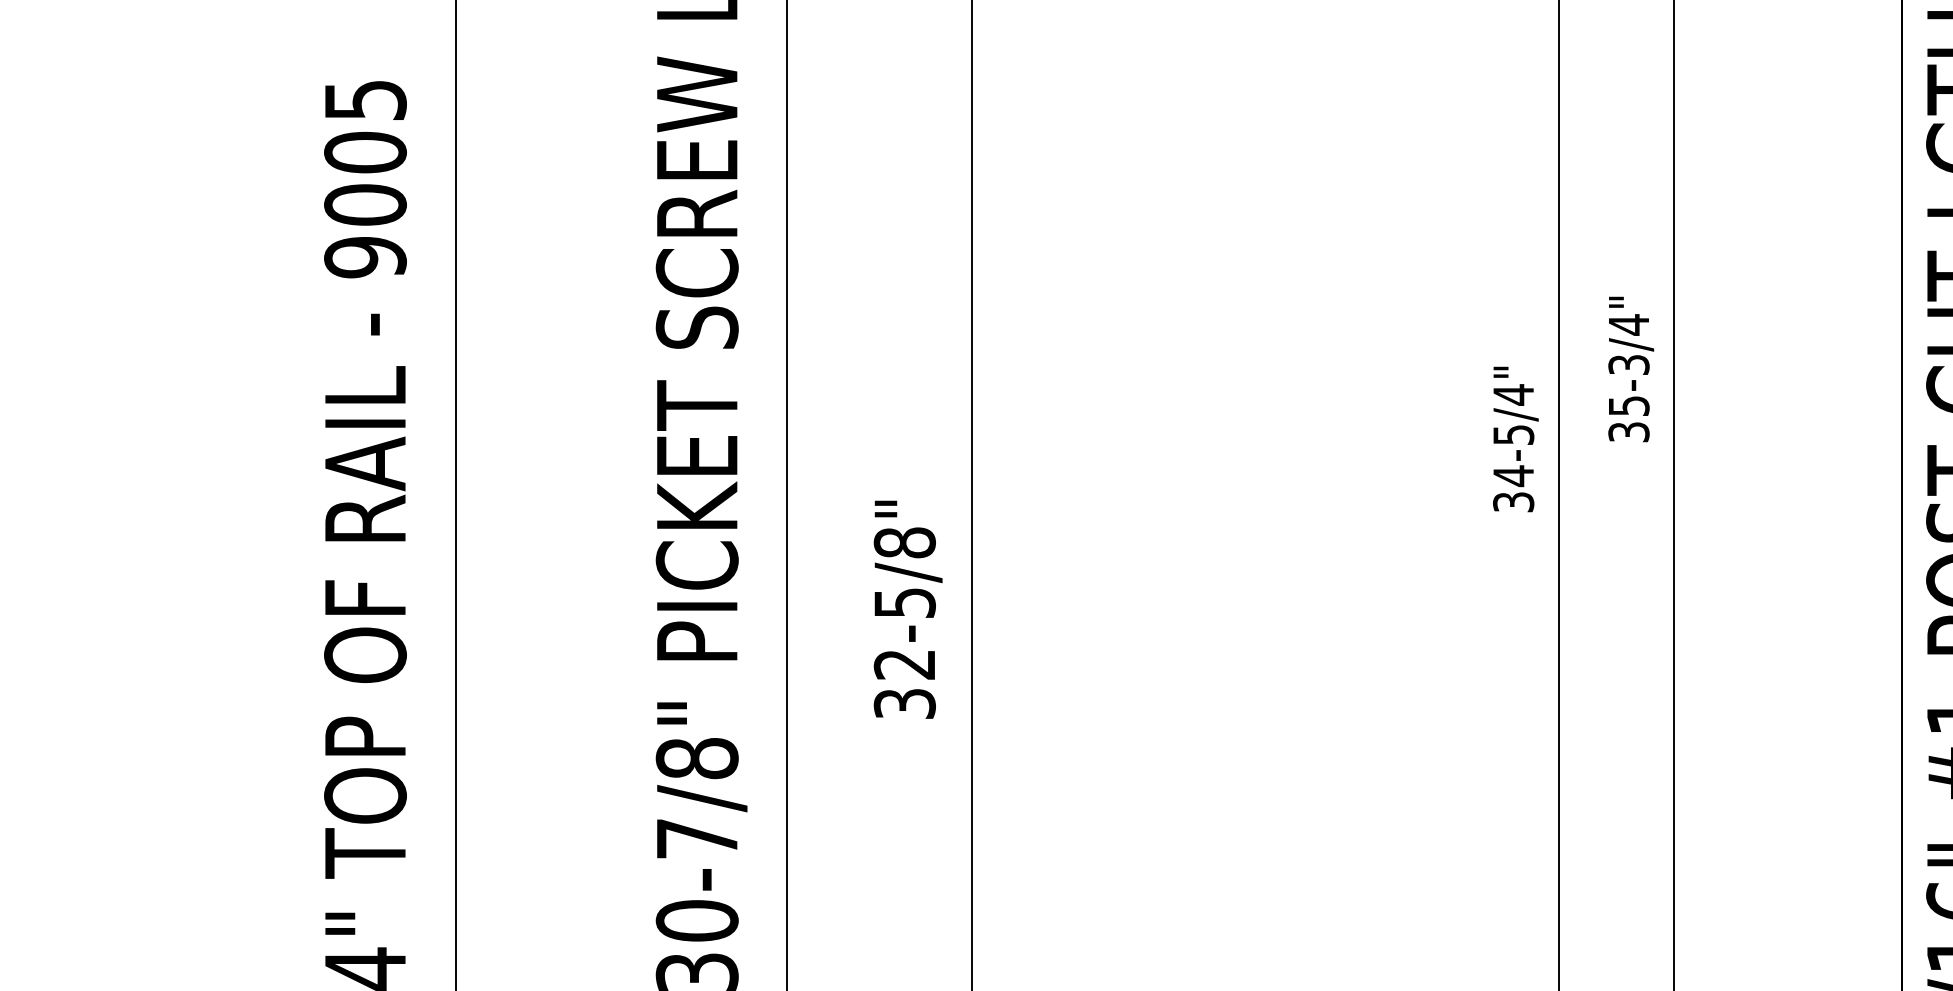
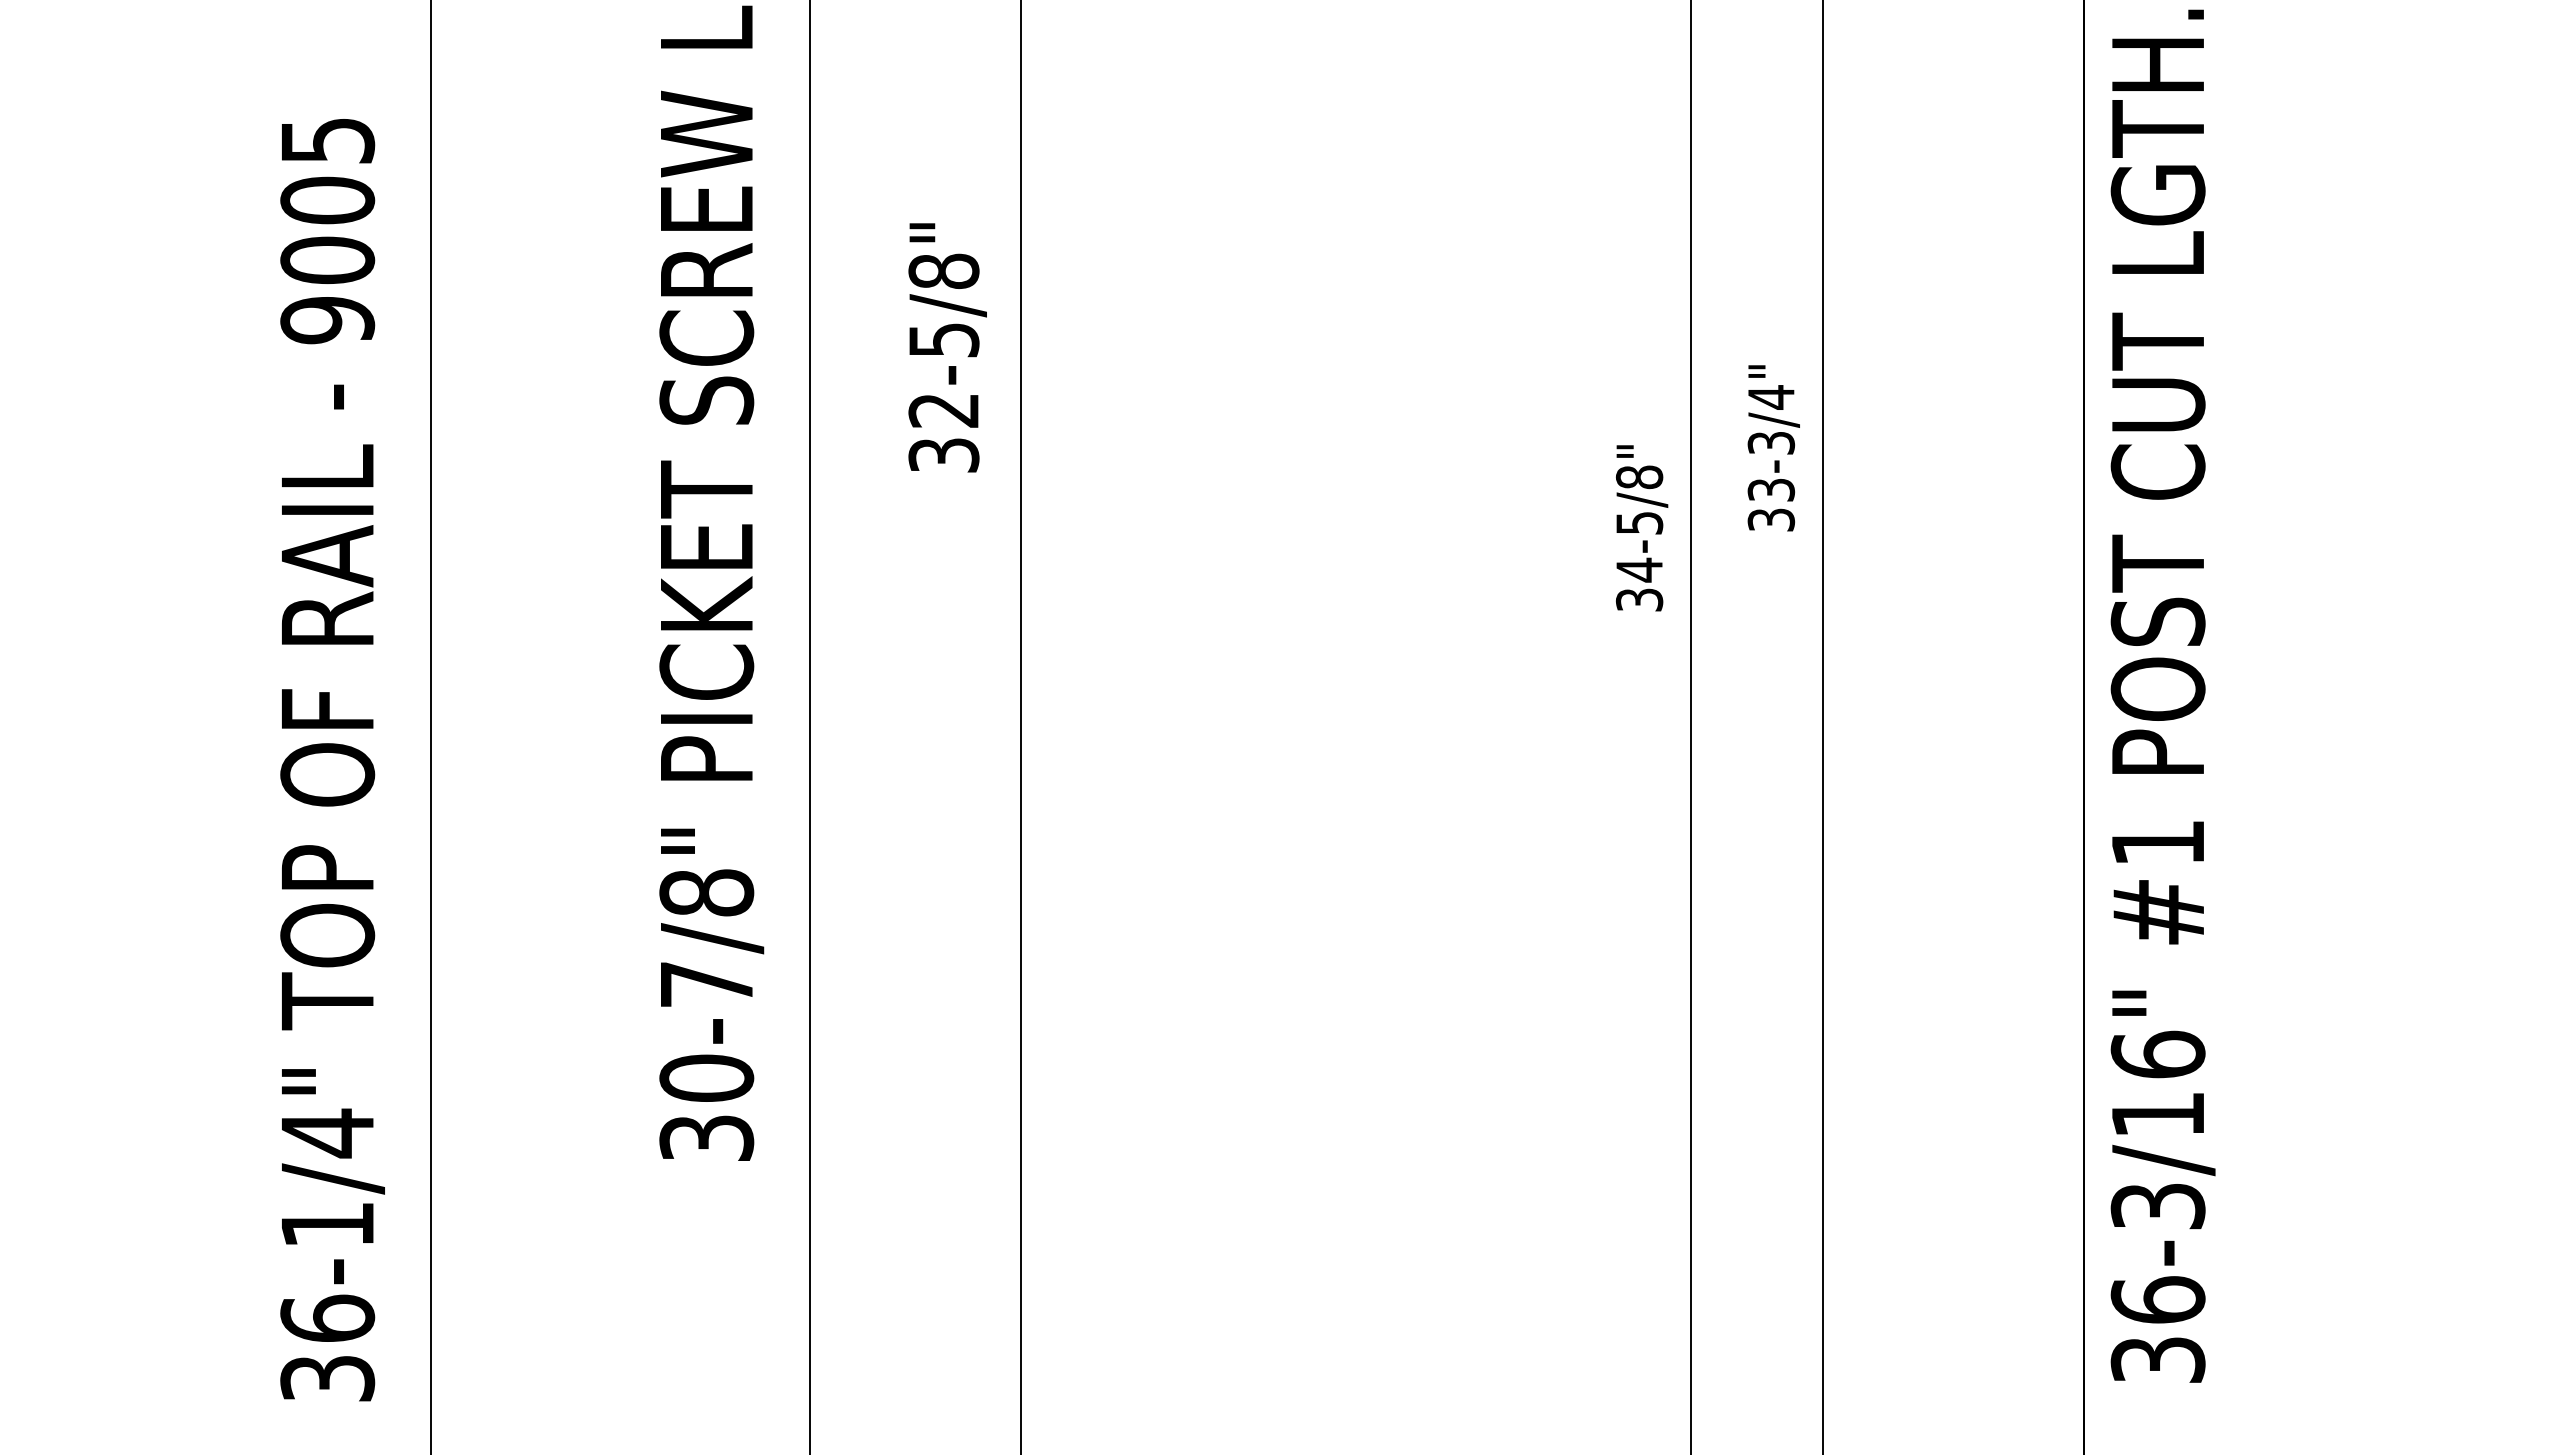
text: (1513, 395) -> (1639, 477), 34-5/4" -> 34-5/8"
text: (1628, 406) -> (1770, 490), 35-3/4" -> 33-3/4"
text: (907, 609) -> (947, 347), moved

